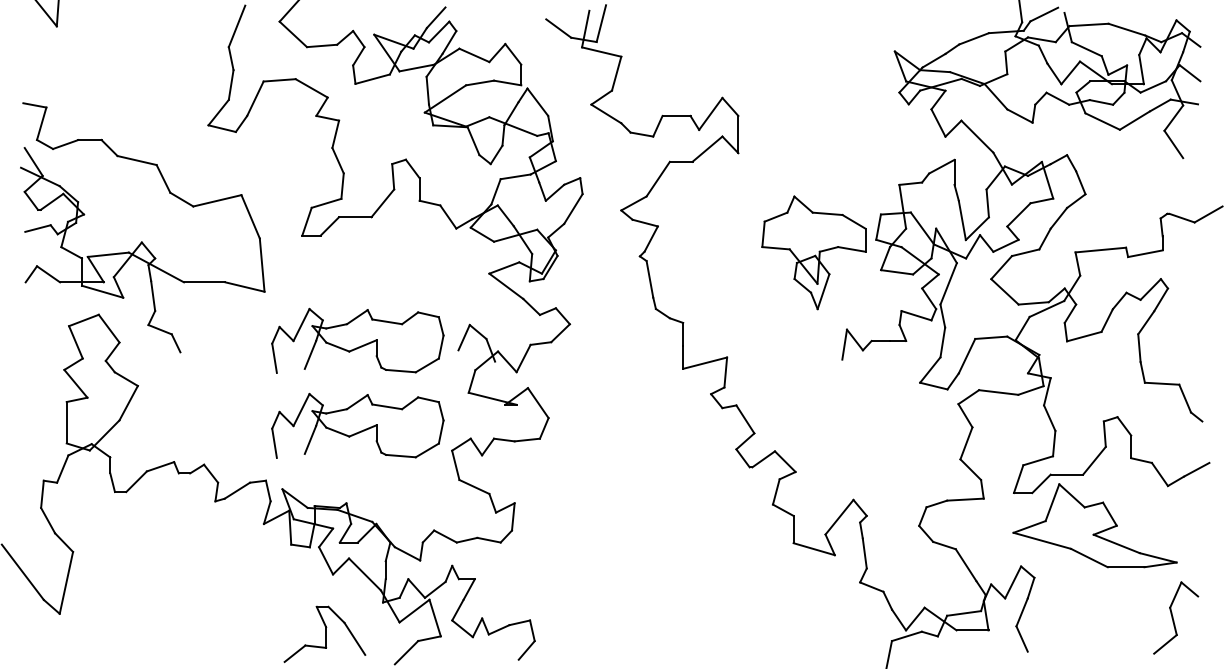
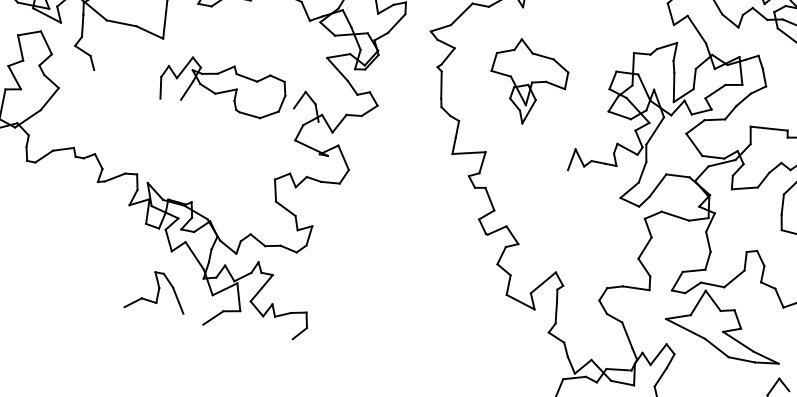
part: (813, 252) -> (527, 82), moved
part: (357, 425) -> (210, 147), removed

